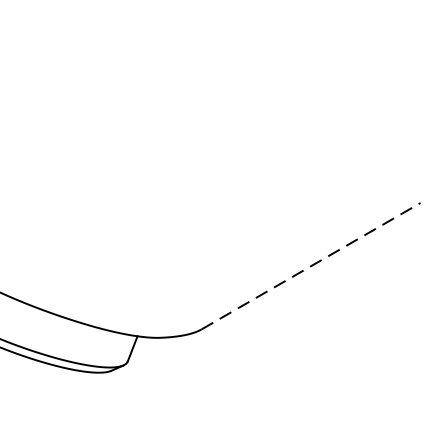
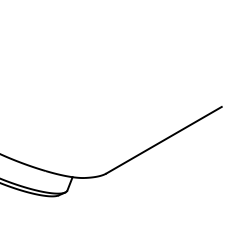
line: (311, 266) -> (164, 140), dashed -> solid

